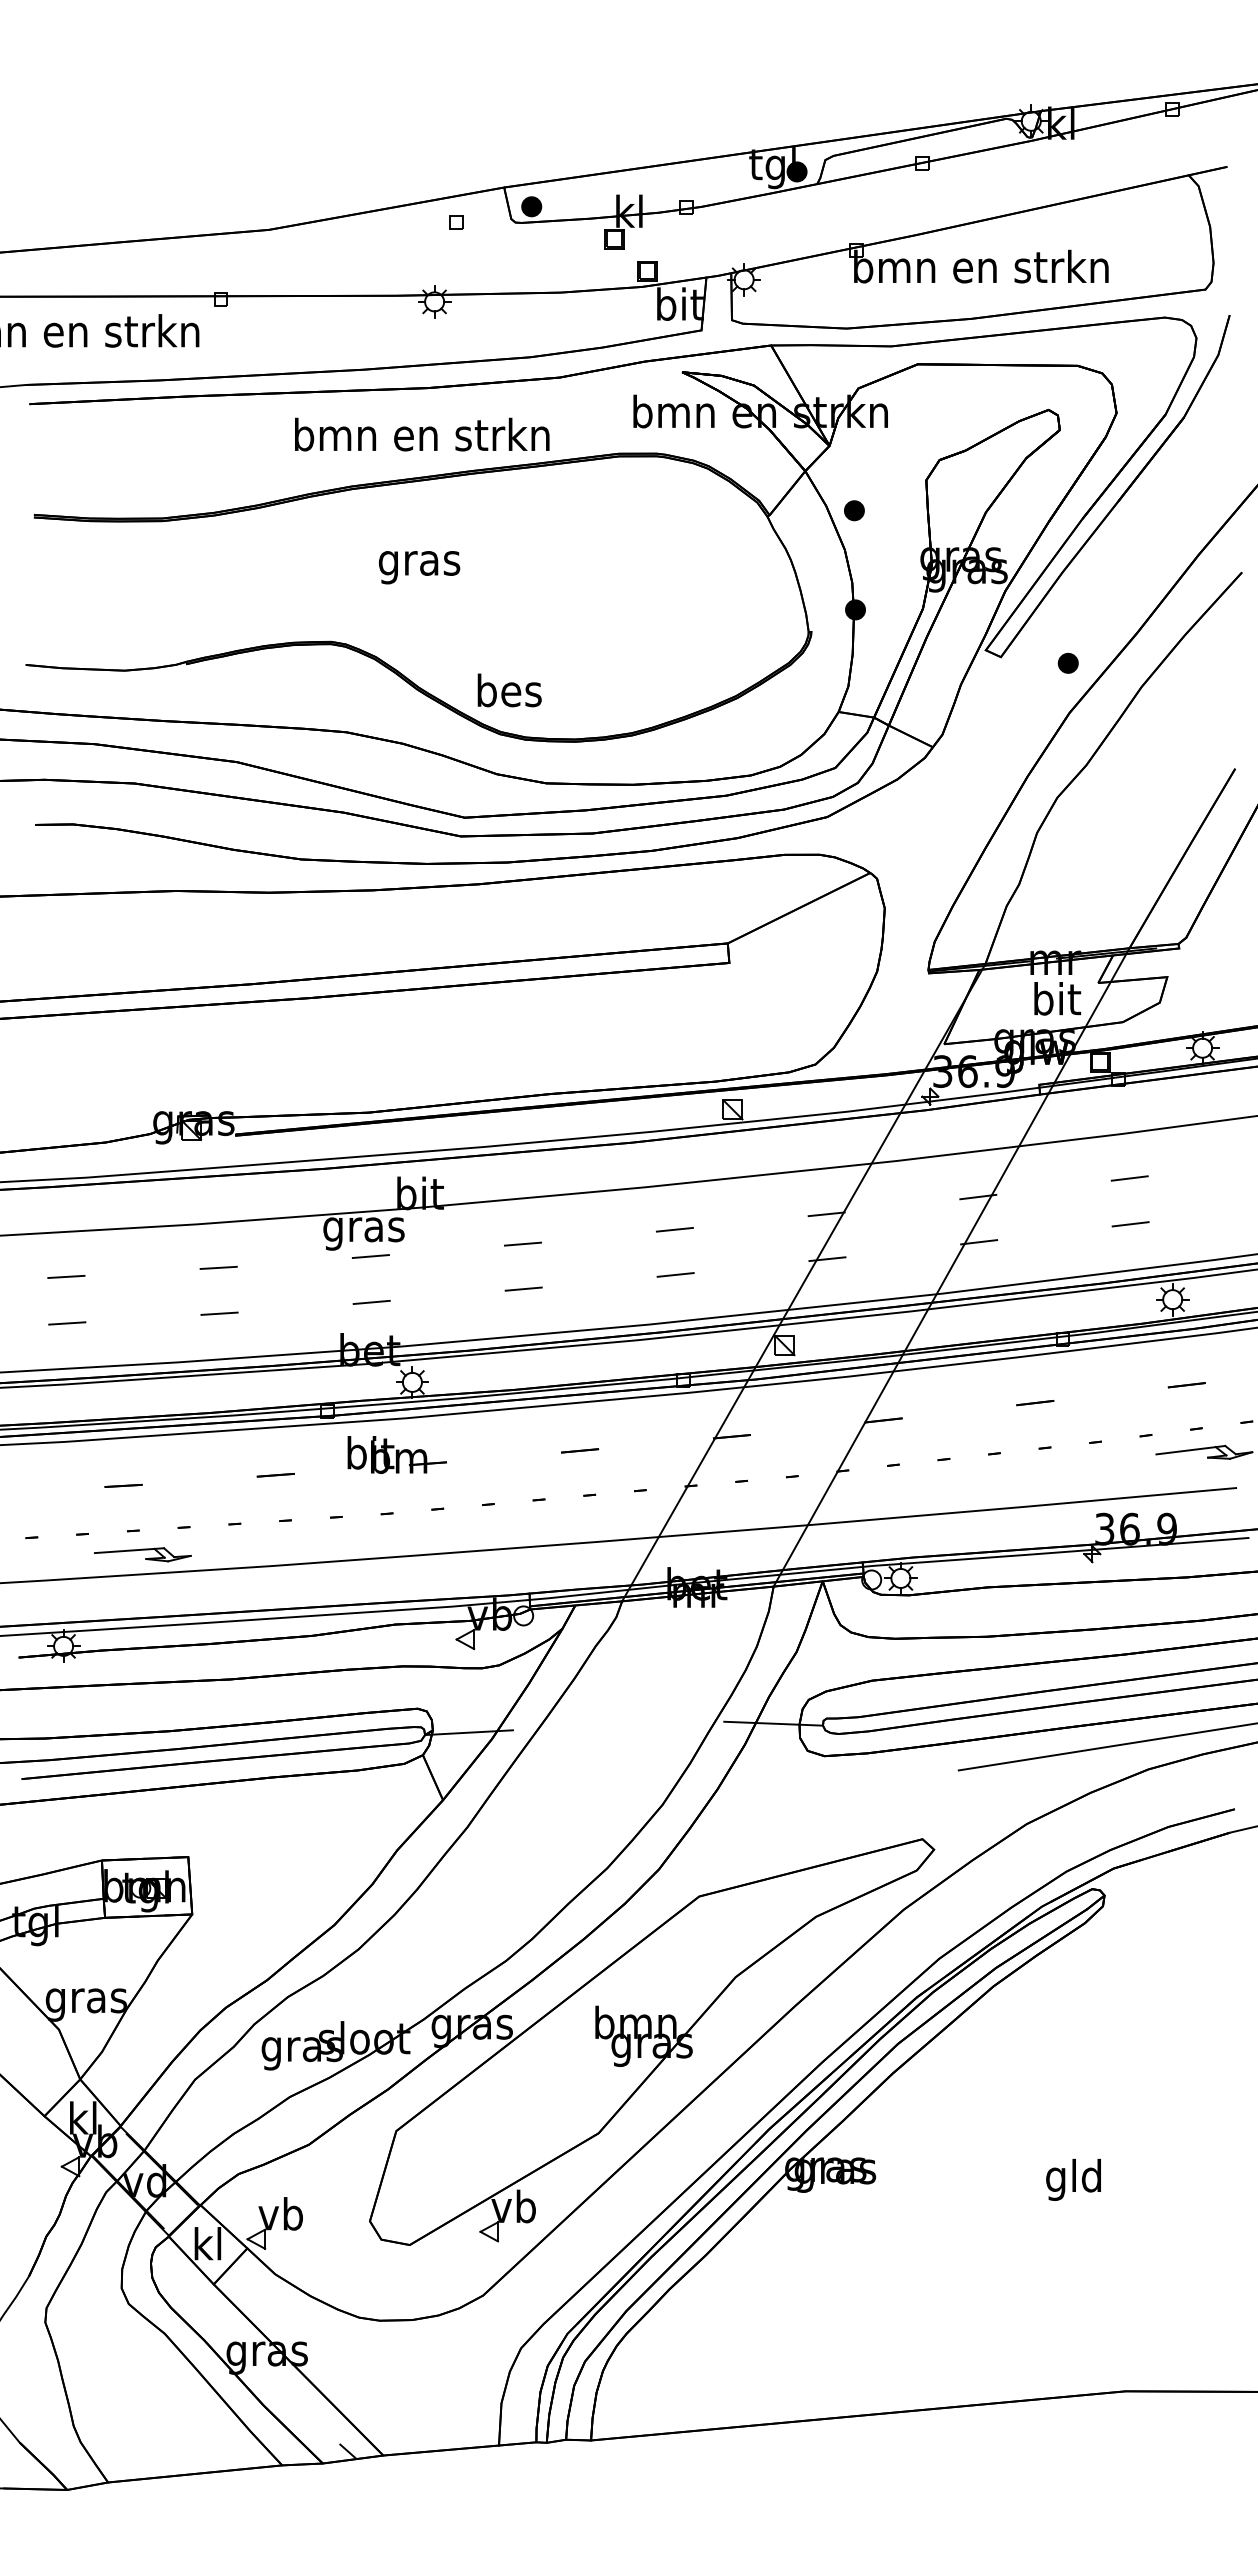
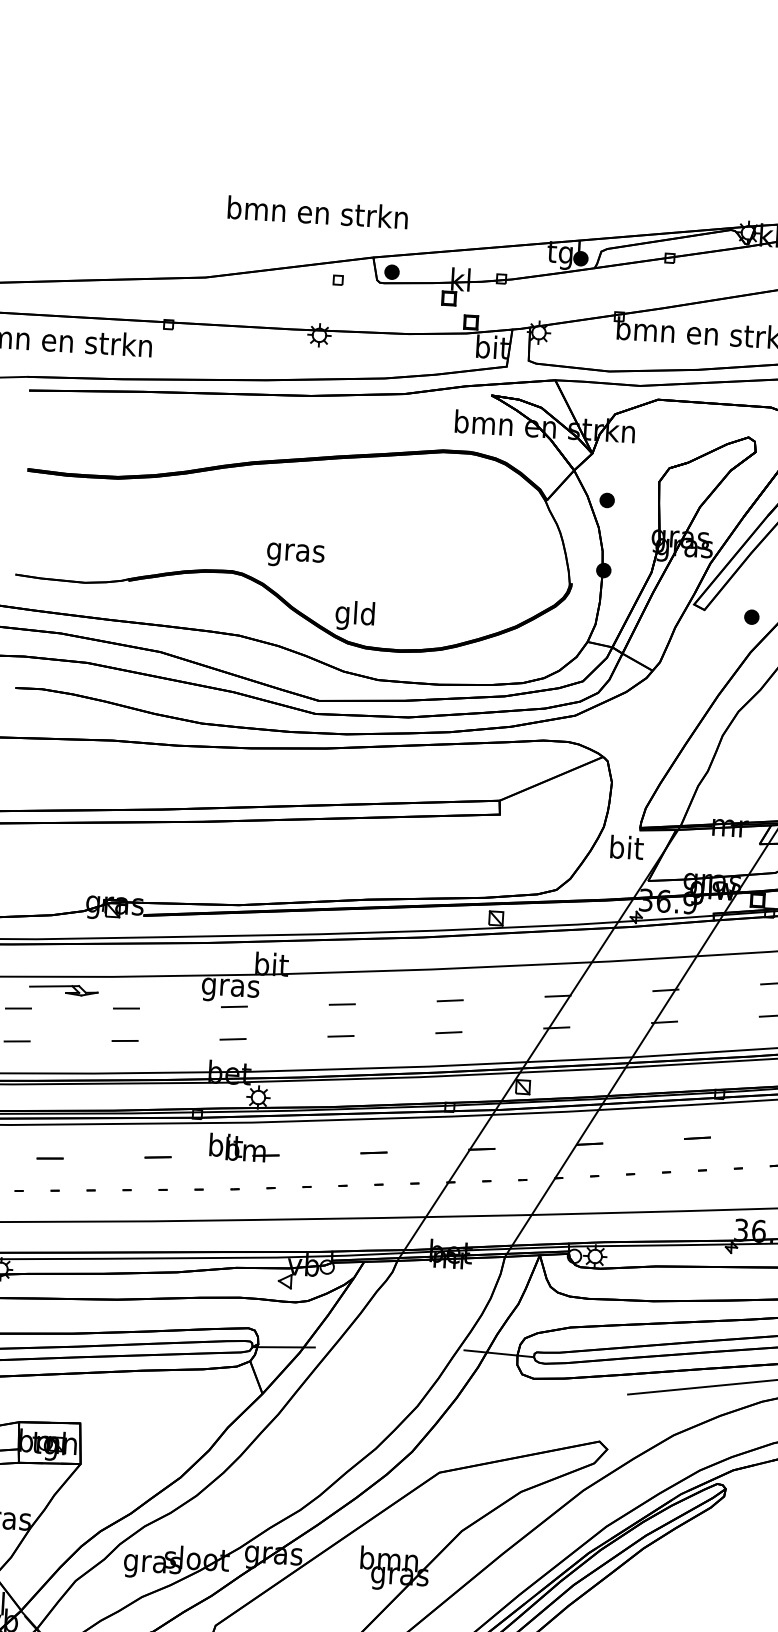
text: (422, 434) -> (318, 212), moved
text: (419, 567) -> (295, 555), moved
text: (509, 694) -> (355, 615), bes -> gld
text: (1057, 998) -> (627, 847), moved
part: (142, 1554) -> (63, 989), moved

